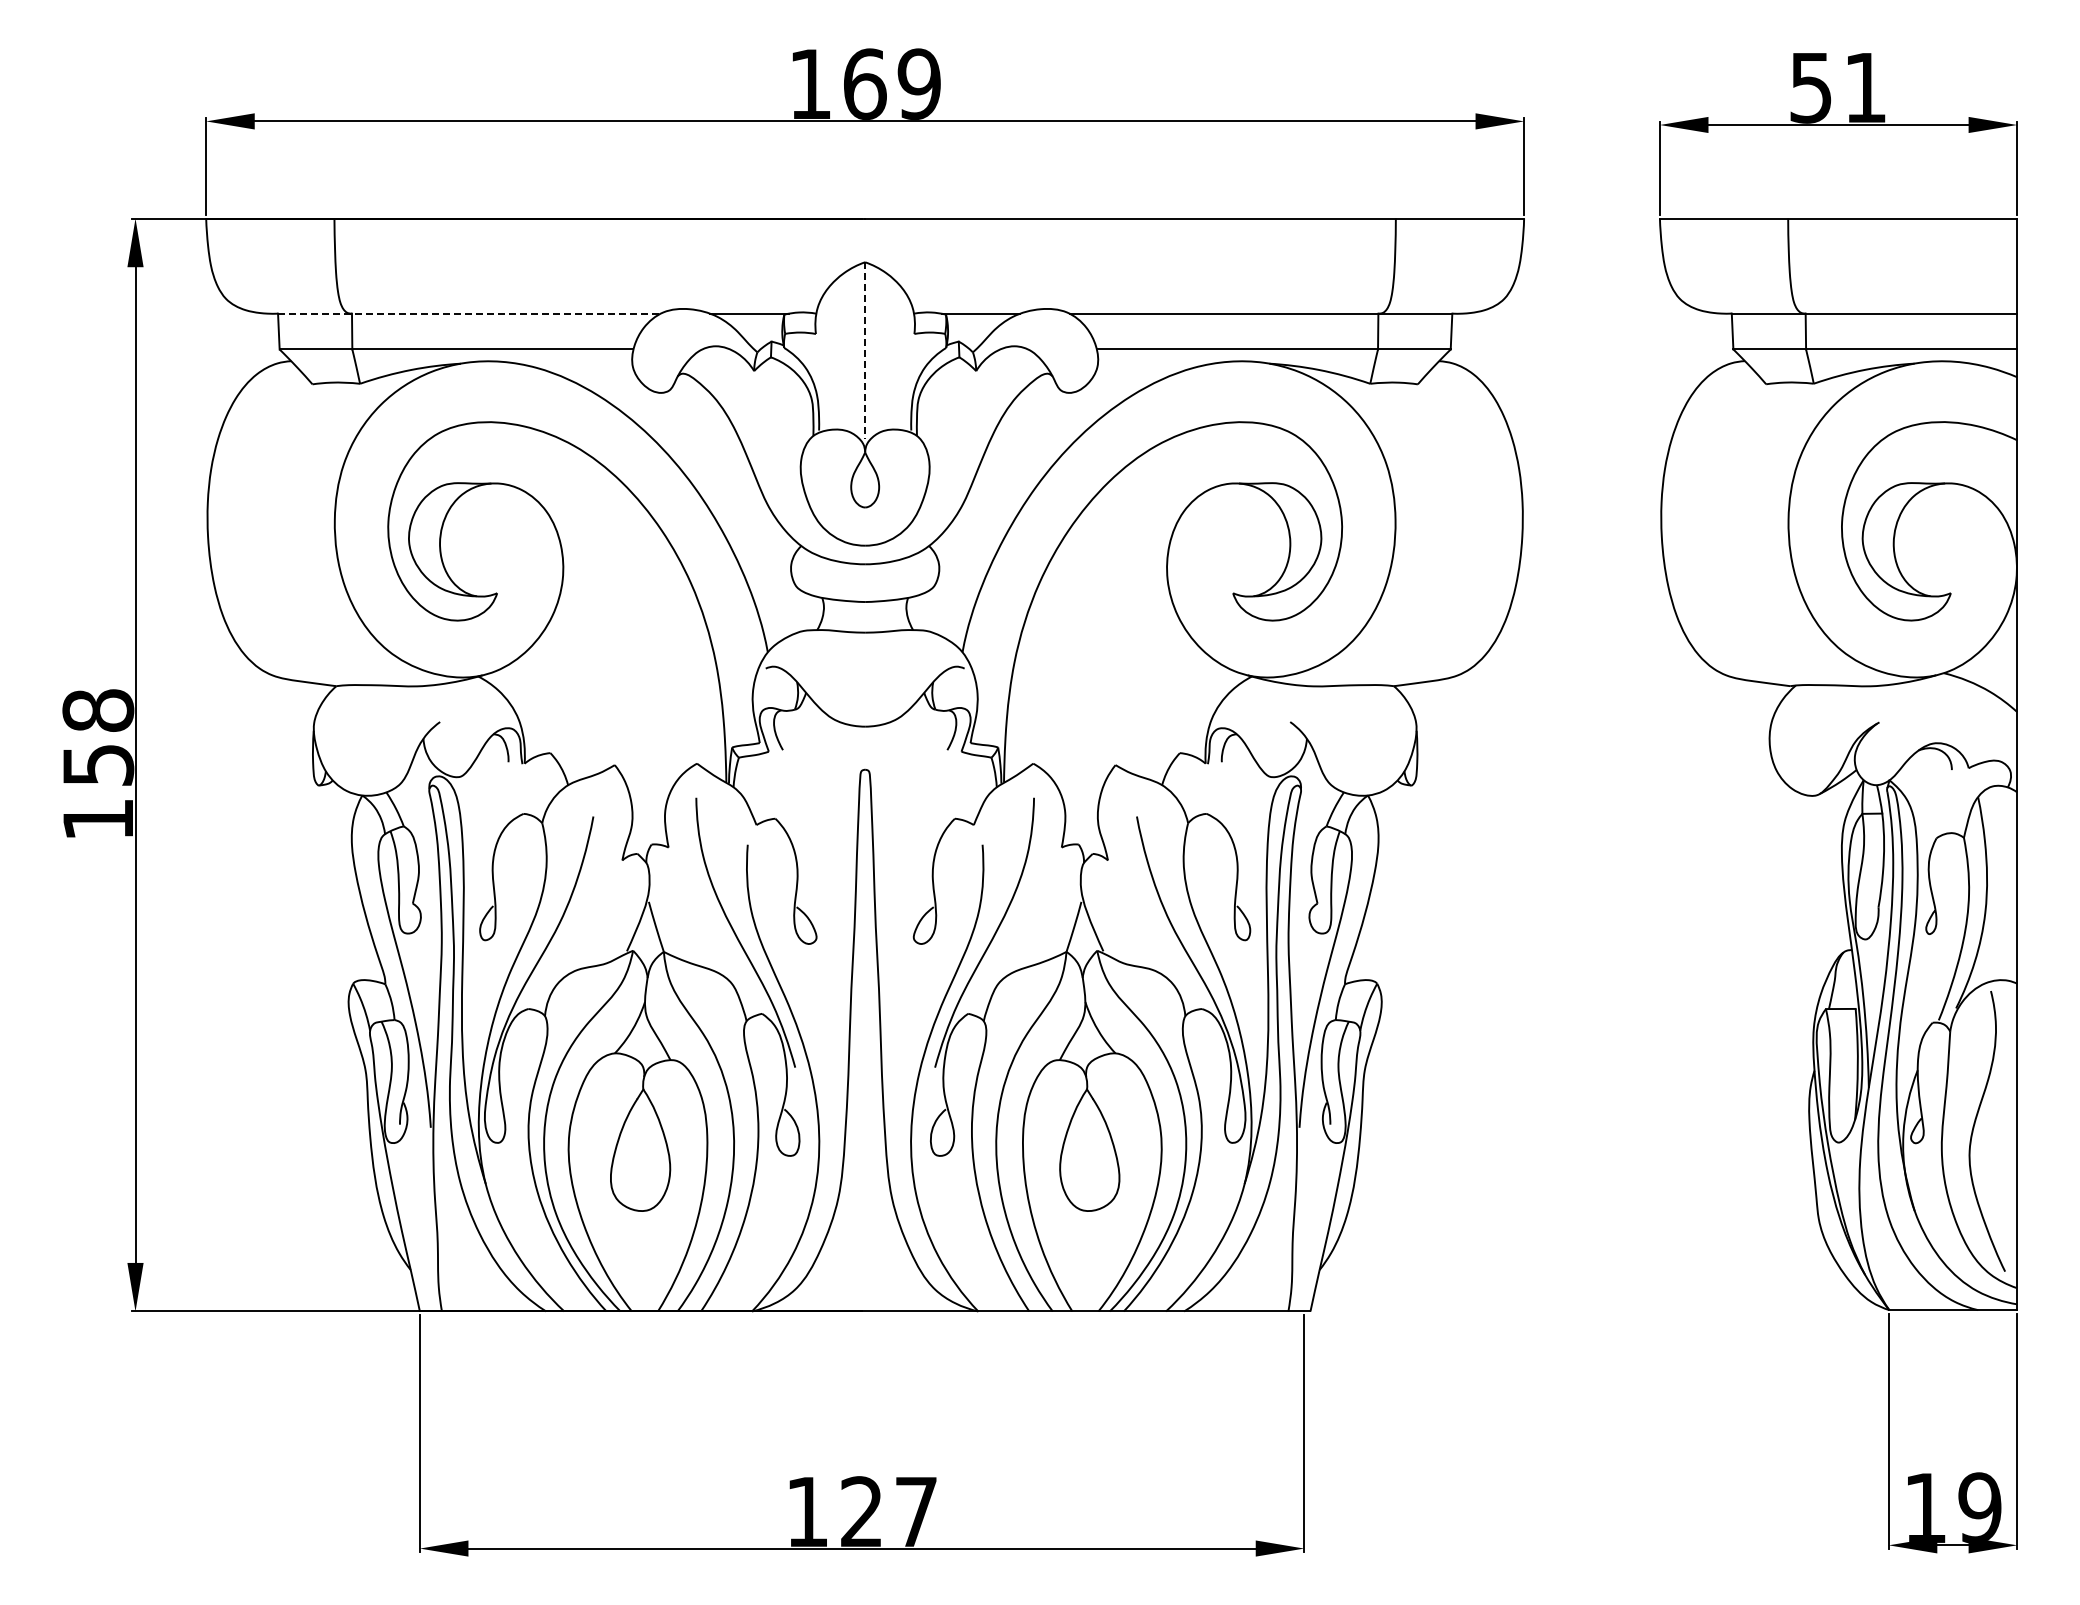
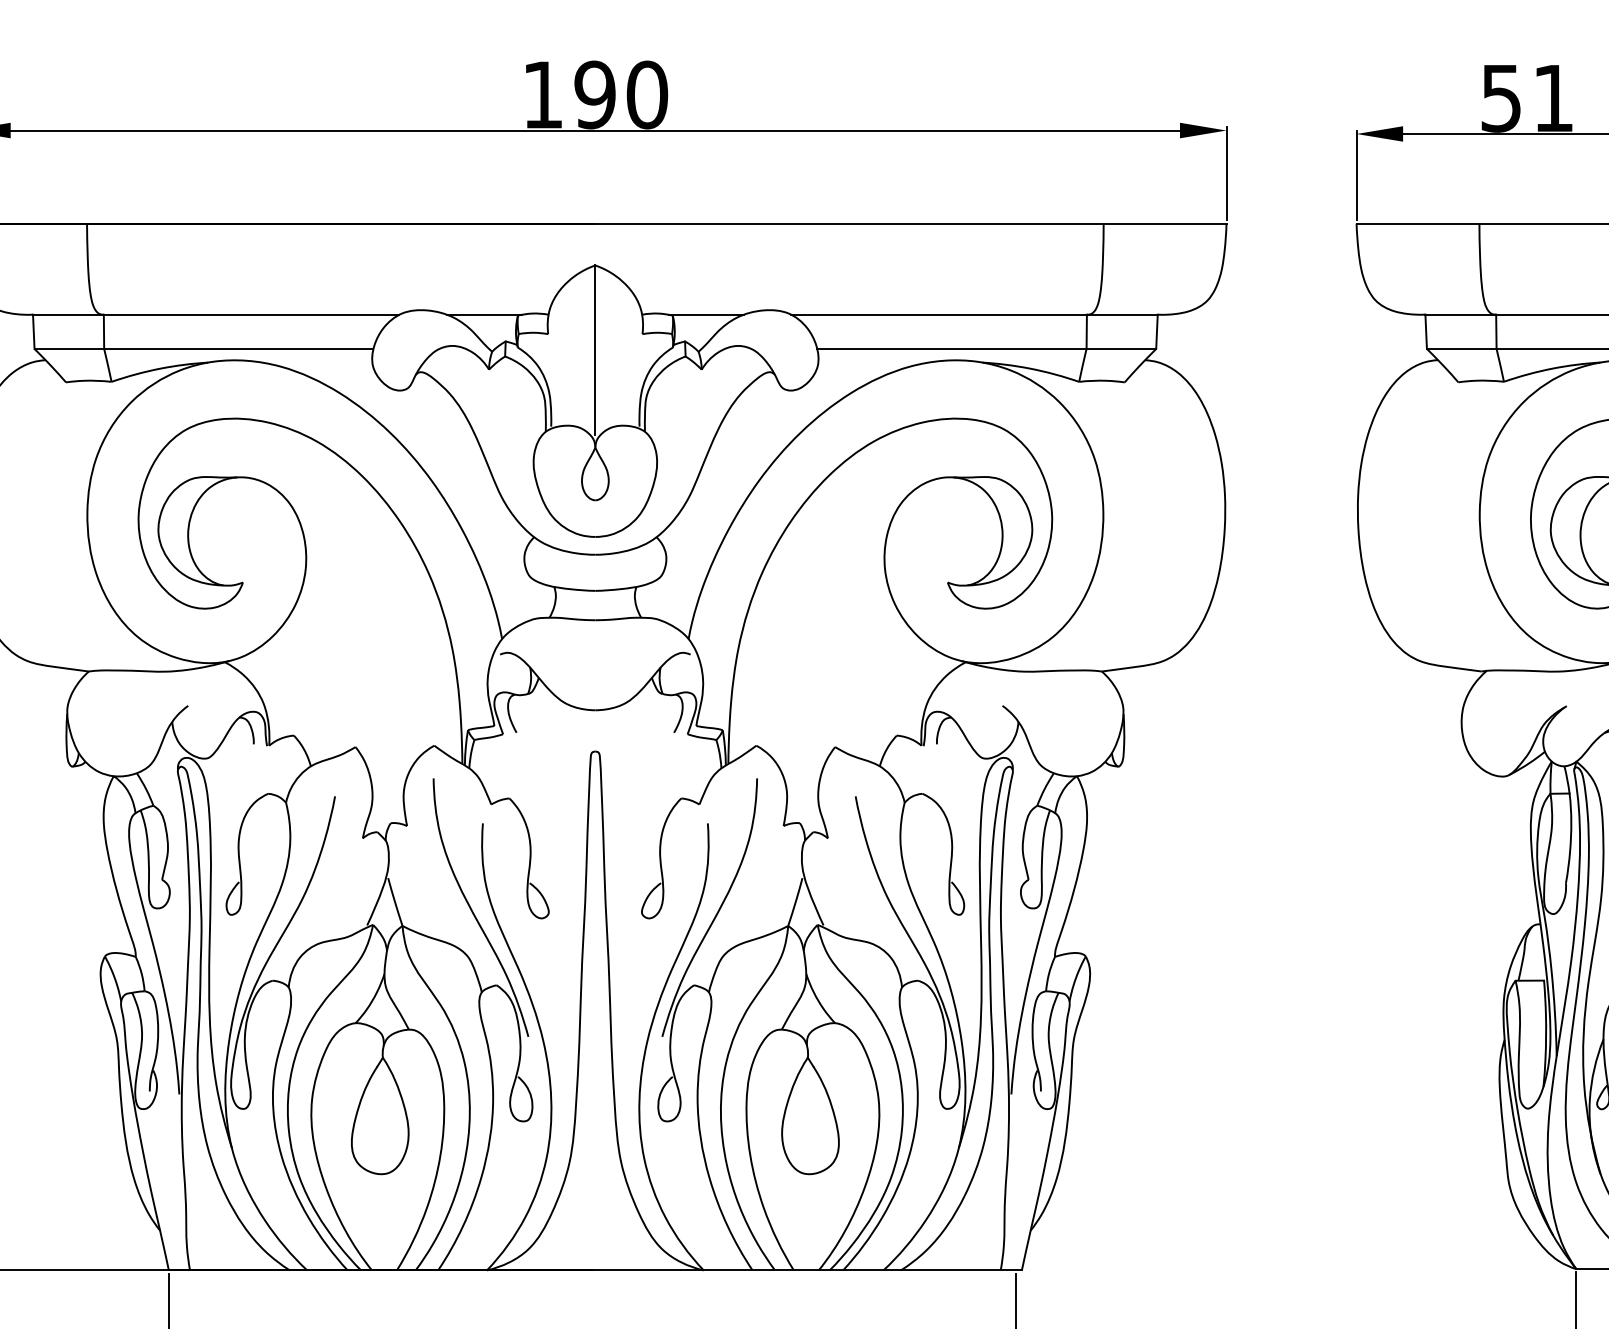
text: (892, 83) -> (621, 94), 169 -> 190
line: (469, 313) -> (216, 314), dashed -> solid
line: (865, 350) -> (595, 349), dashed -> solid

